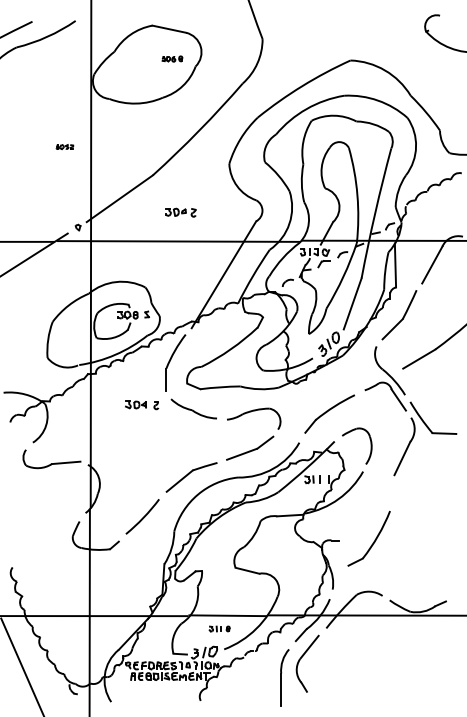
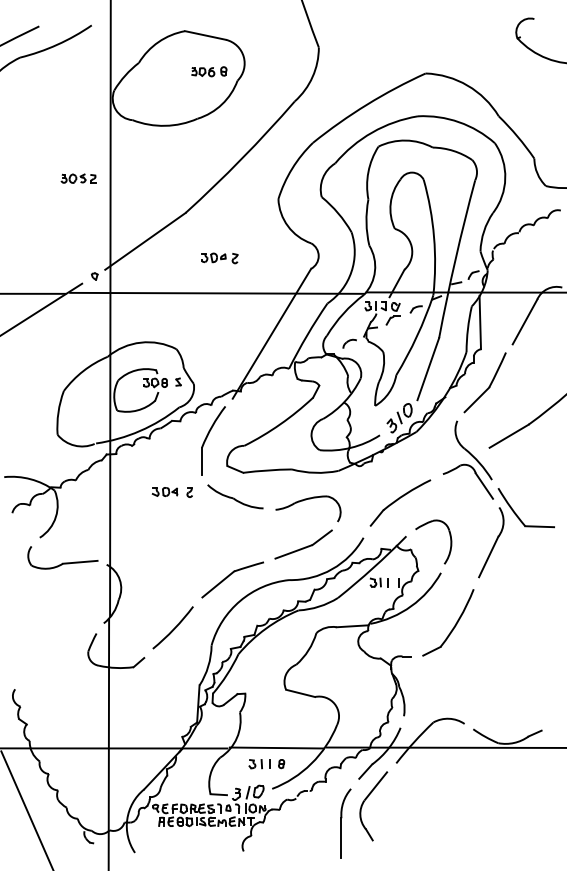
part: (172, 58) -> (209, 71), size x1.43
part: (64, 146) -> (78, 177), size x1.67
part: (368, 538) -> (447, 622), moved
part: (219, 628) -> (266, 763), size x1.43

